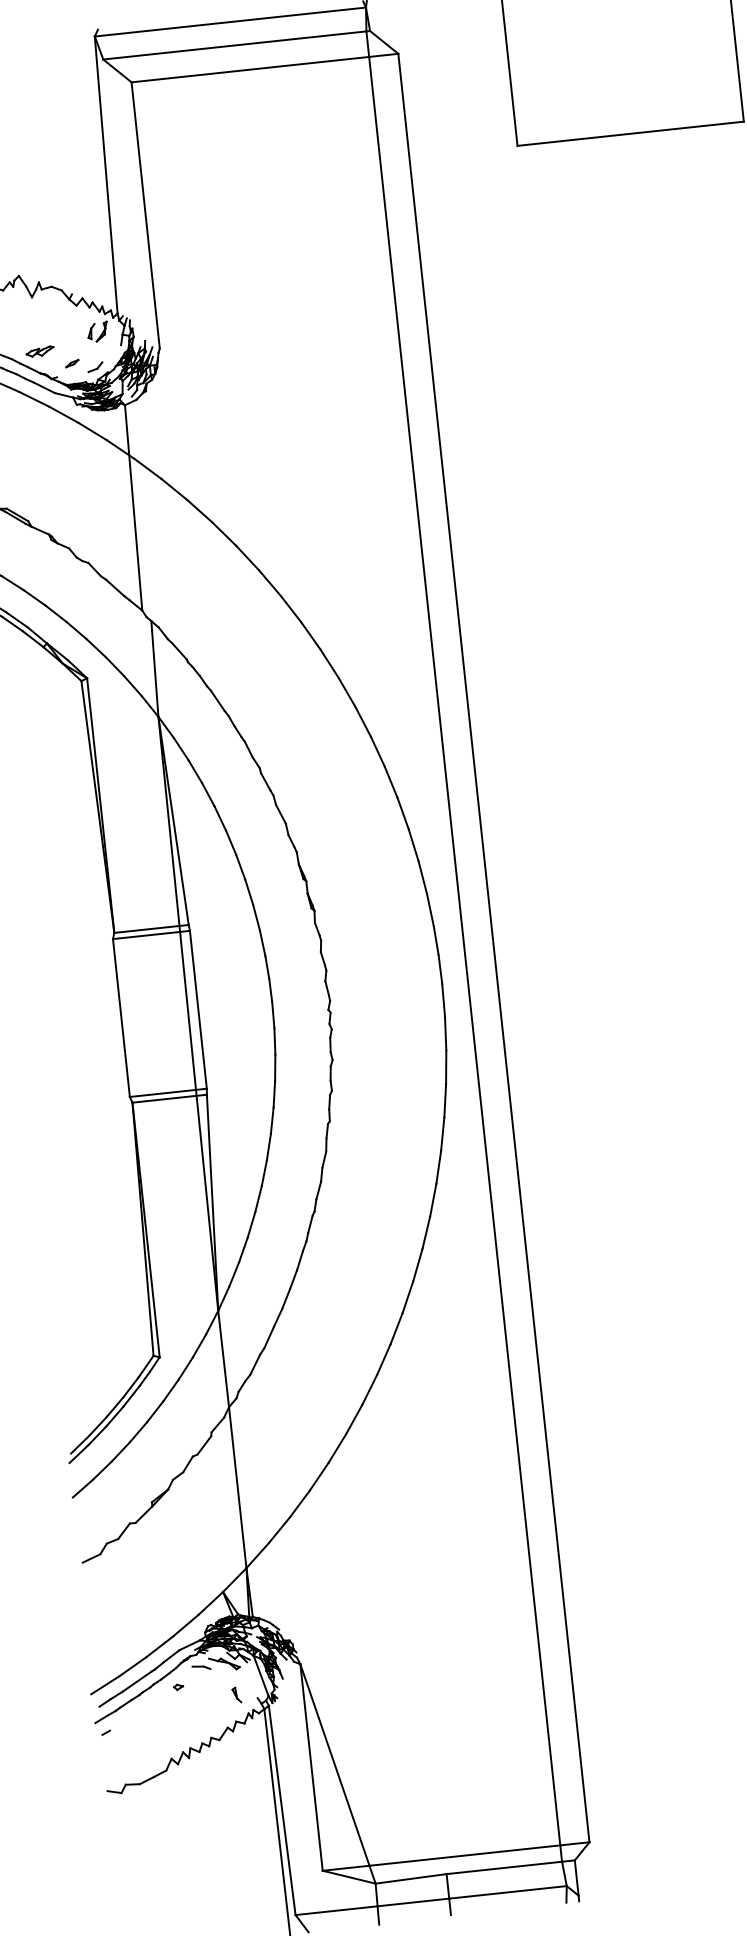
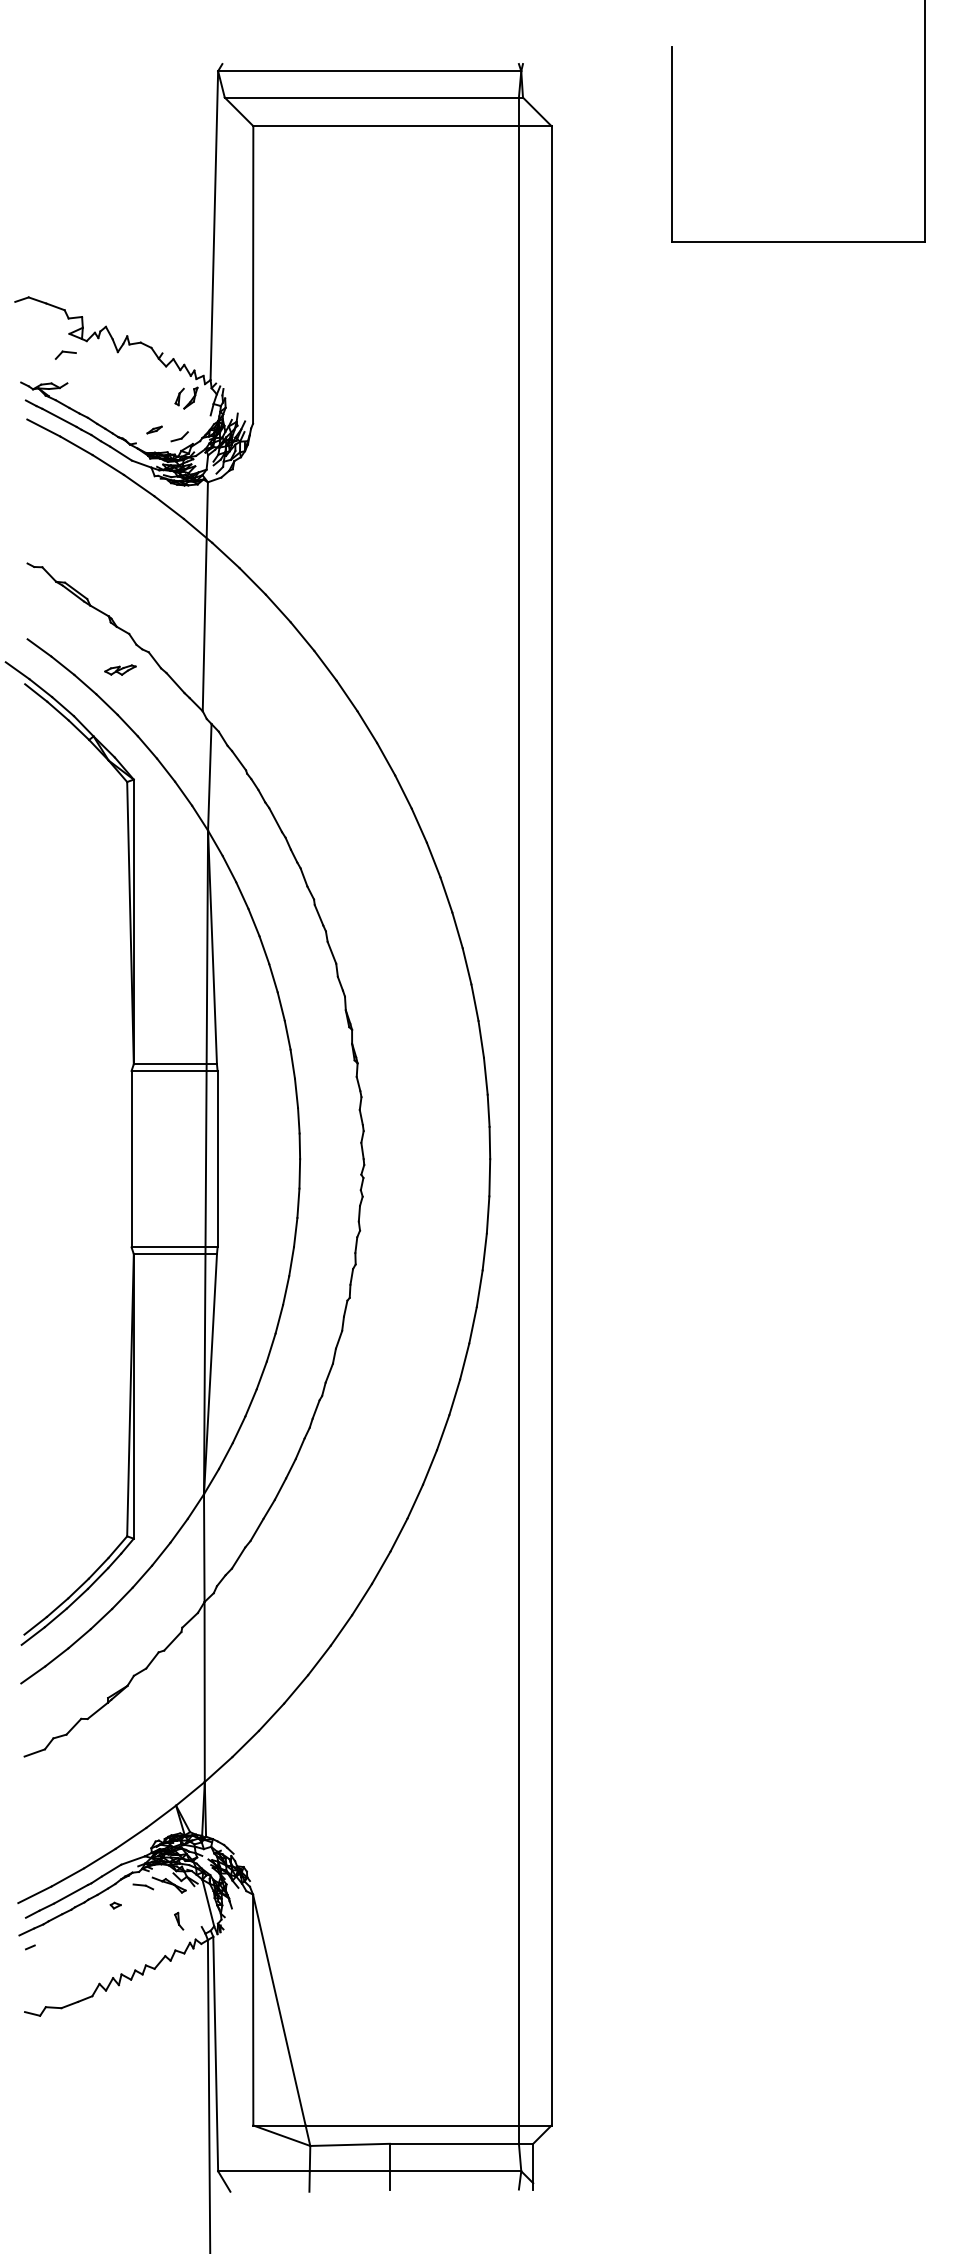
part: (40, 351) -> (120, 669), moved

